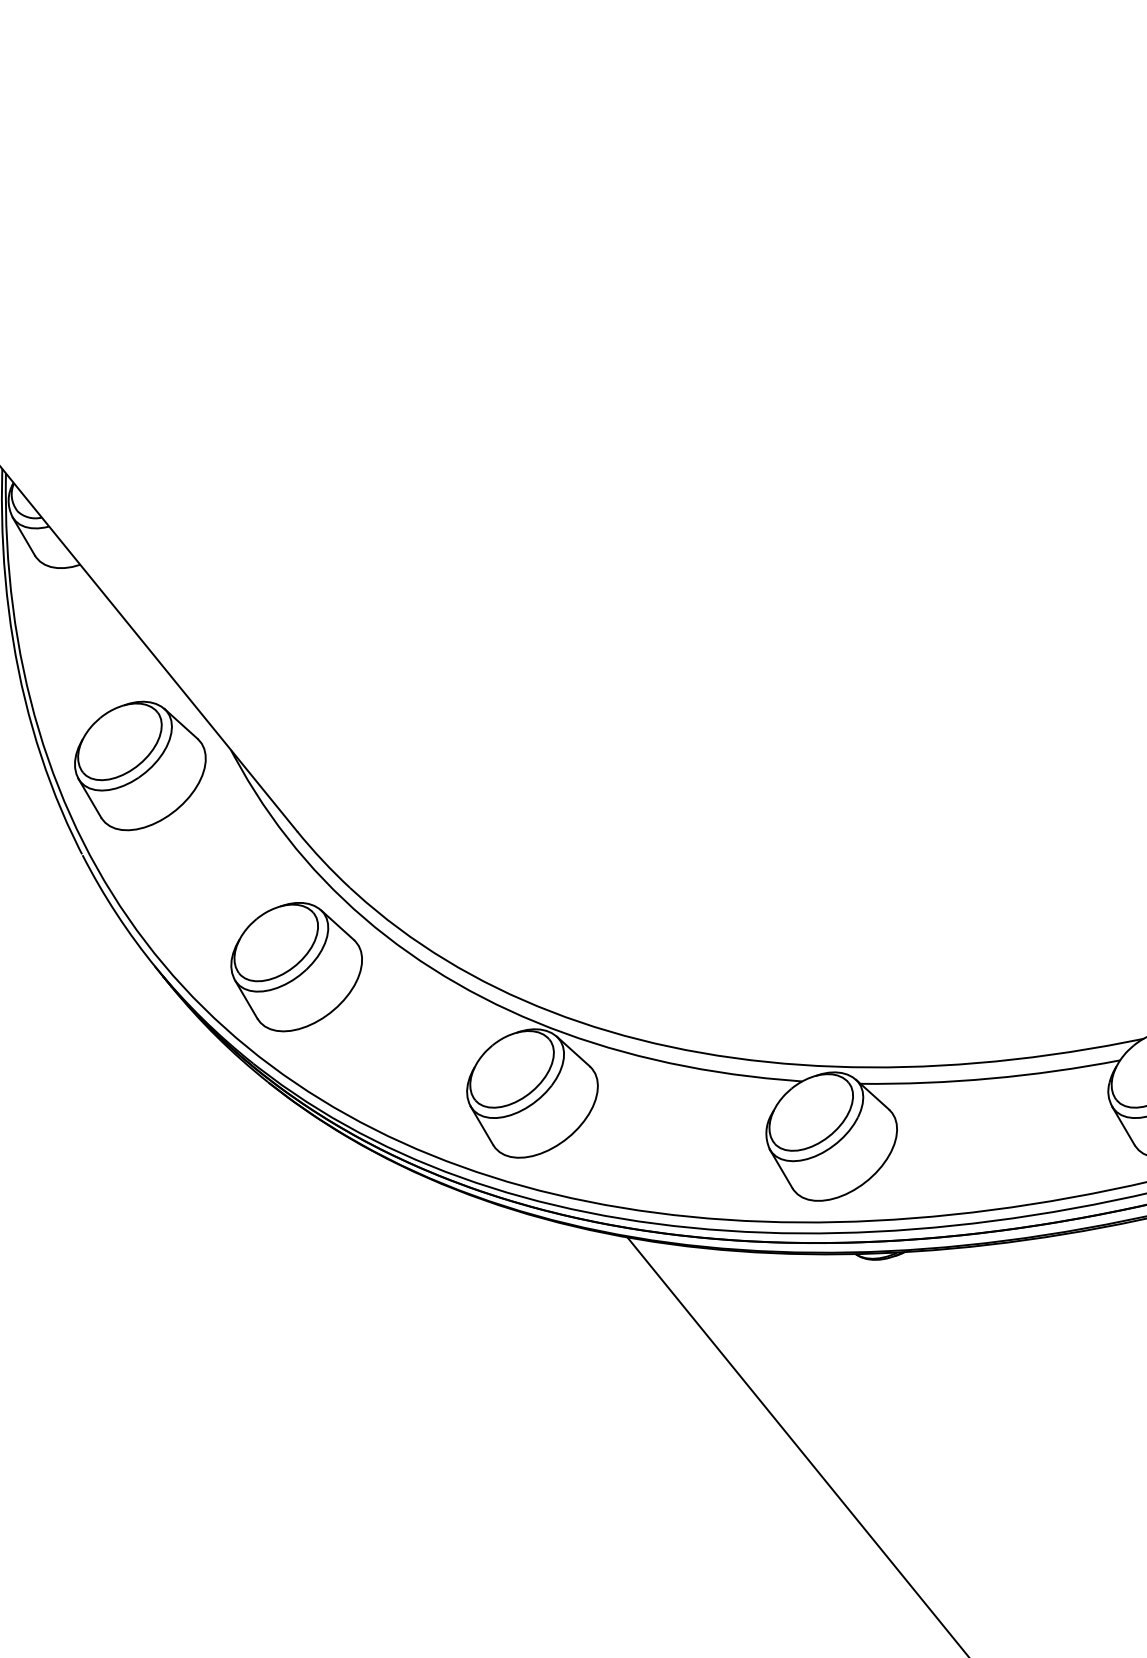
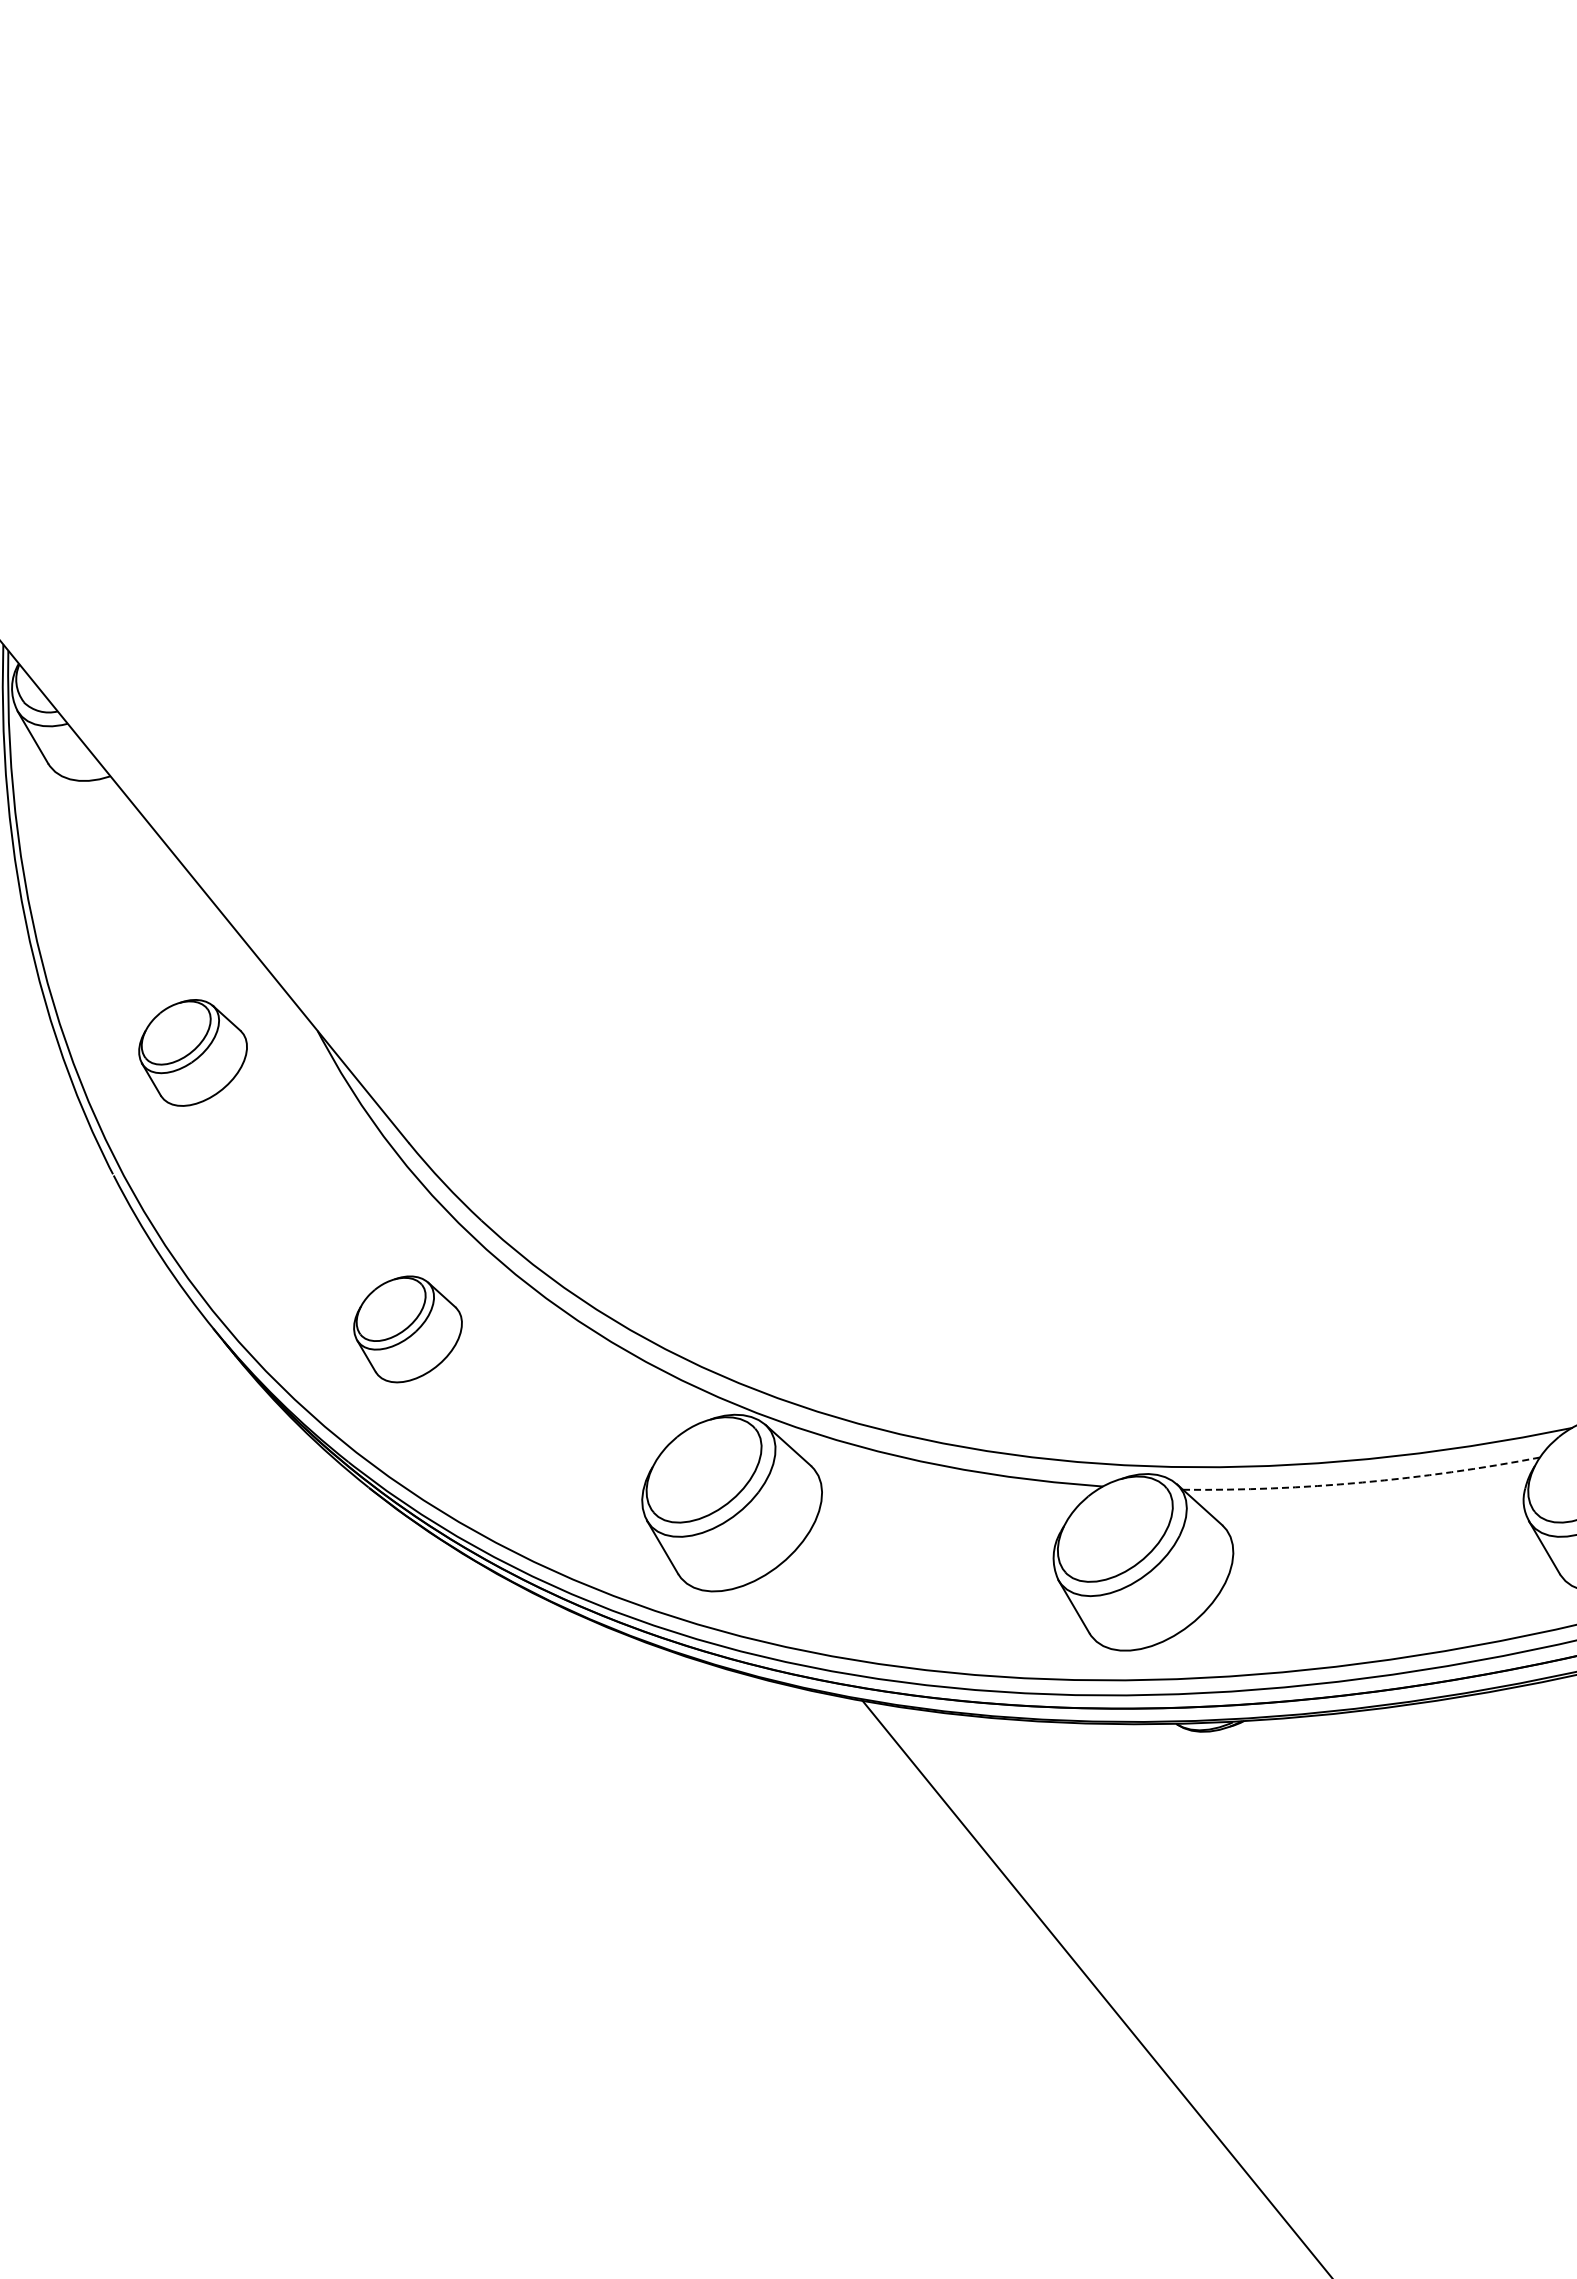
part: (139, 765) -> (192, 1052), size x0.6
part: (296, 967) -> (407, 1329), size x0.6
arc: (991, 1078) -> (1362, 1482), solid -> dashed

